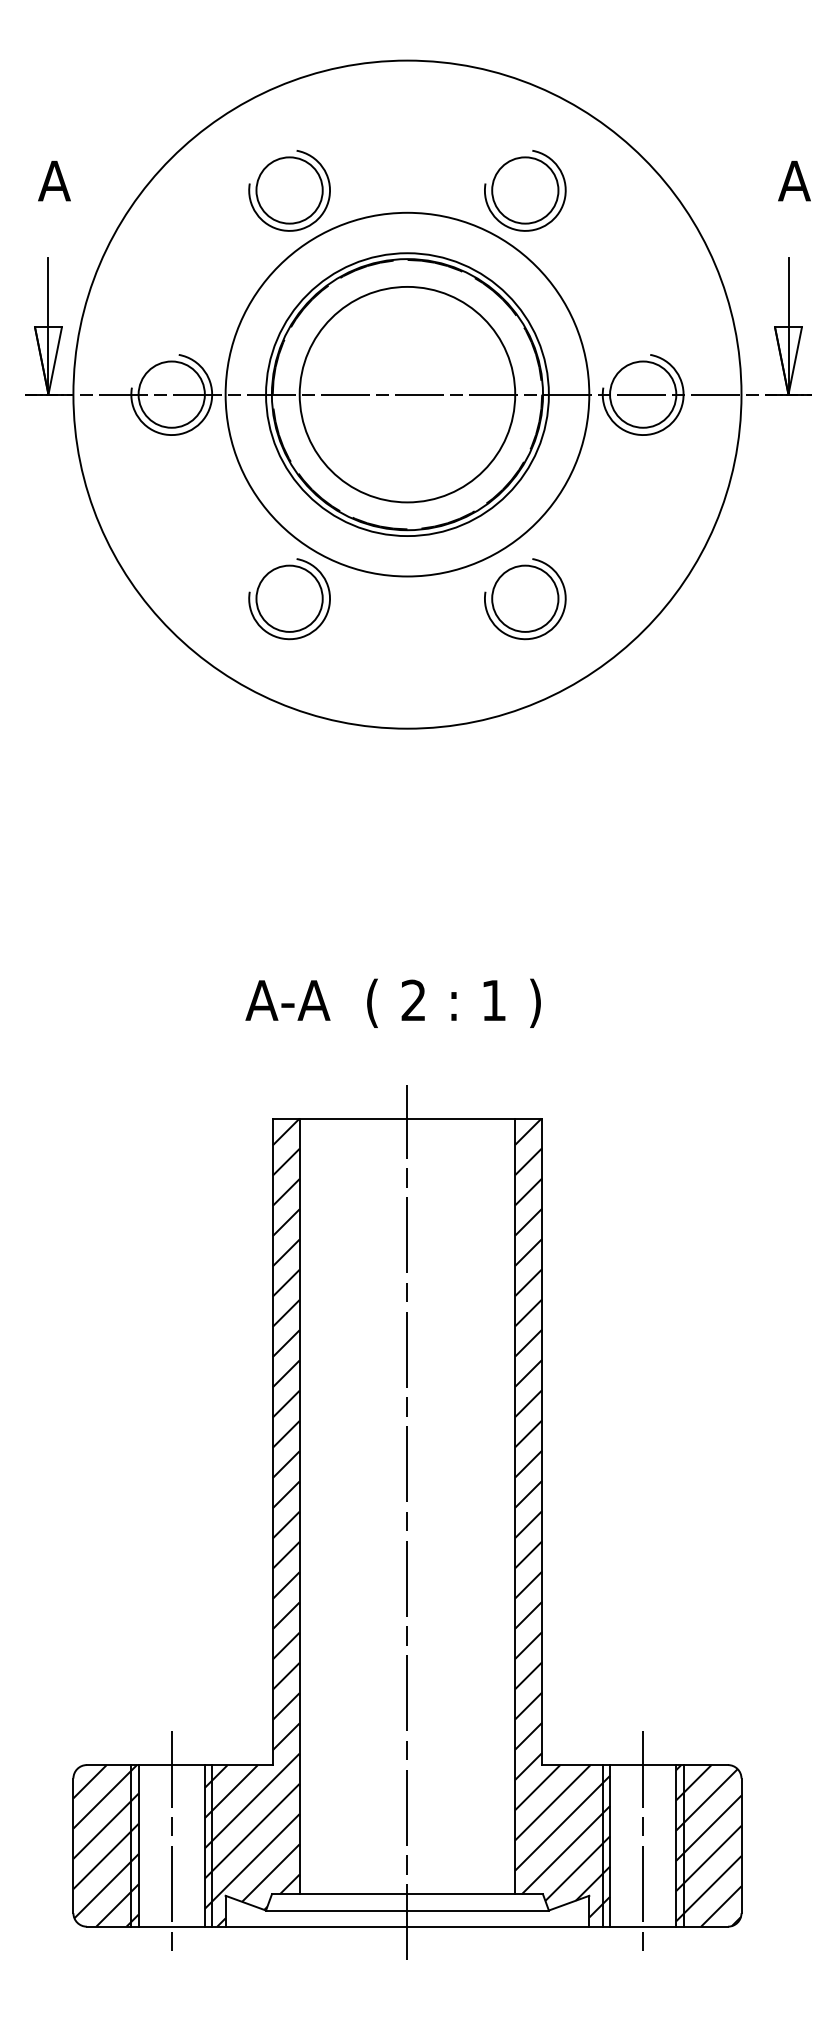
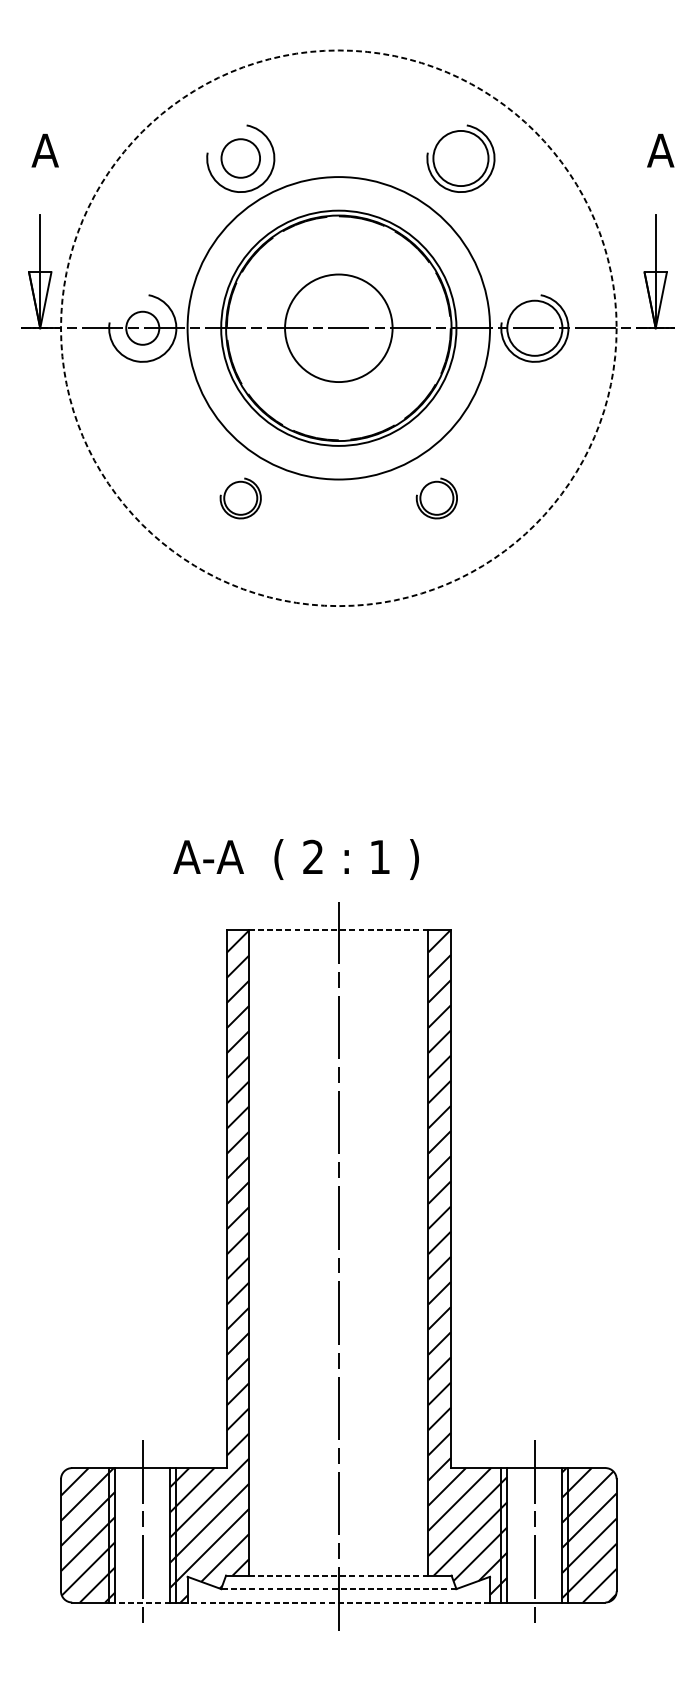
circle: (289, 190) -> (240, 158), size x0.7
part: (525, 190) -> (461, 158), moved
circle: (171, 394) -> (142, 328), size x0.6
circle: (407, 394) -> (338, 328), size x0.6
circle: (407, 394) -> (338, 328), solid -> dashed
part: (289, 599) -> (240, 498), size x0.6
part: (525, 599) -> (436, 498), size x0.6
text: (392, 1002) -> (295, 858), moved
line: (407, 1118) -> (338, 930), solid -> dashed
line: (407, 1894) -> (338, 1575), solid -> dashed
line: (406, 1910) -> (338, 1589), solid -> dashed
line: (171, 1926) -> (142, 1602), solid -> dashed
line: (407, 1926) -> (338, 1602), solid -> dashed

